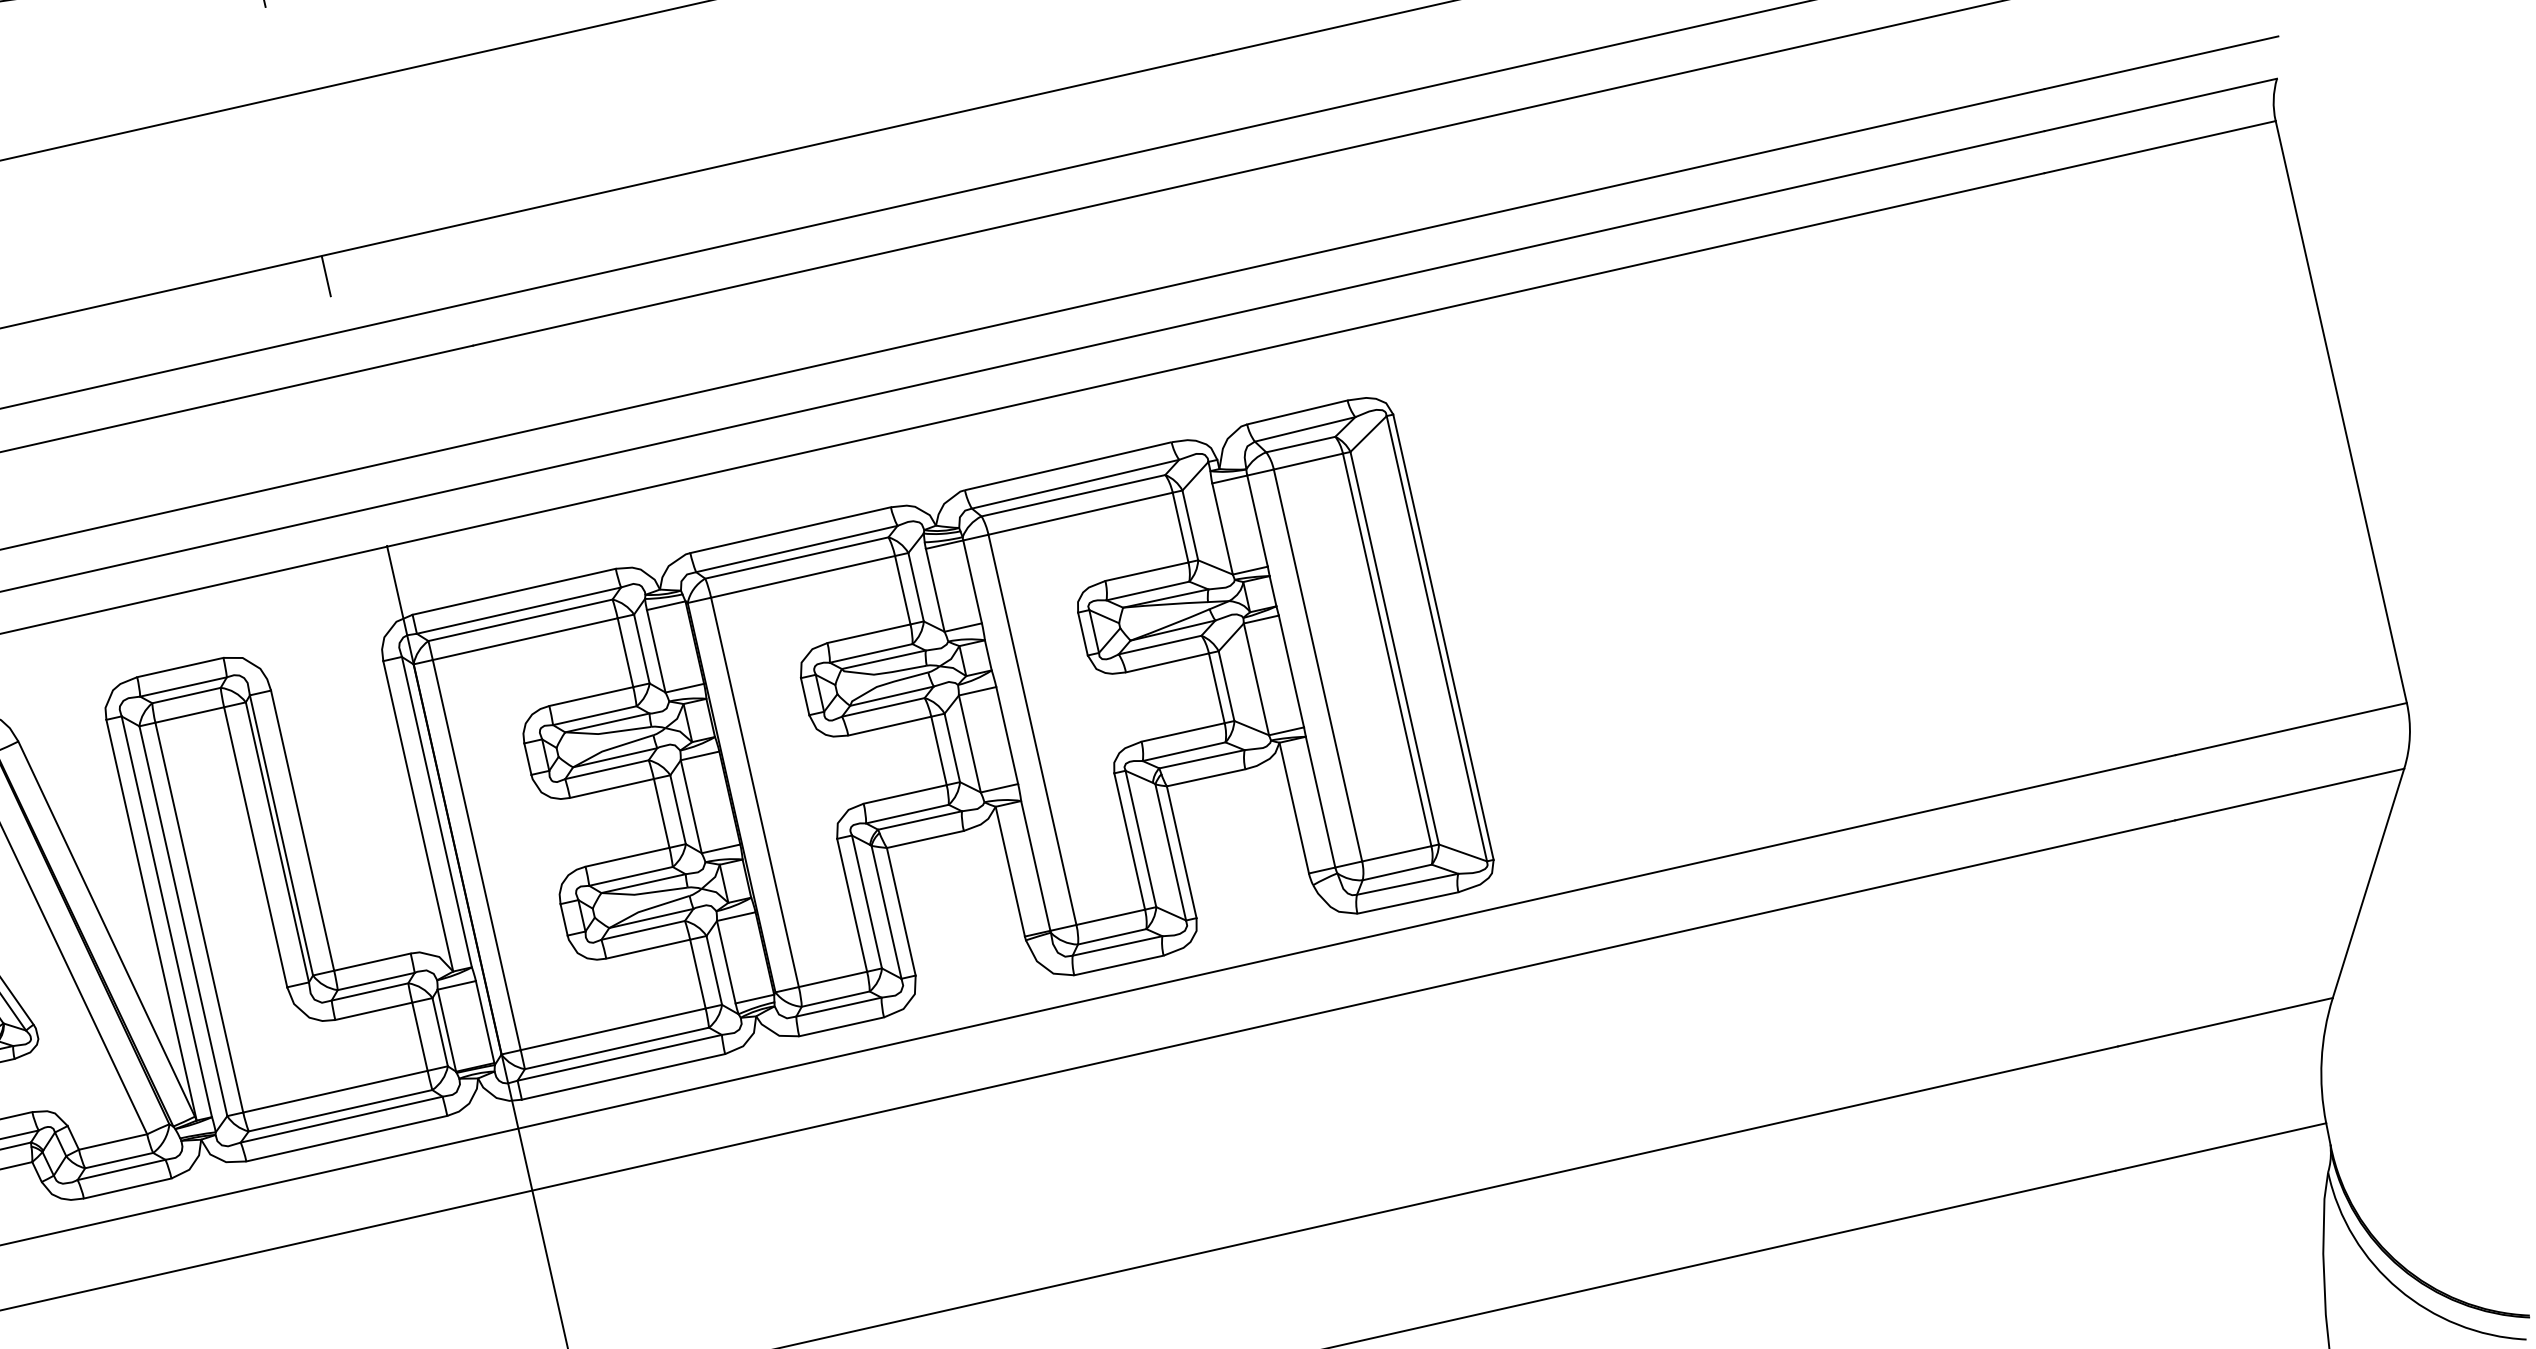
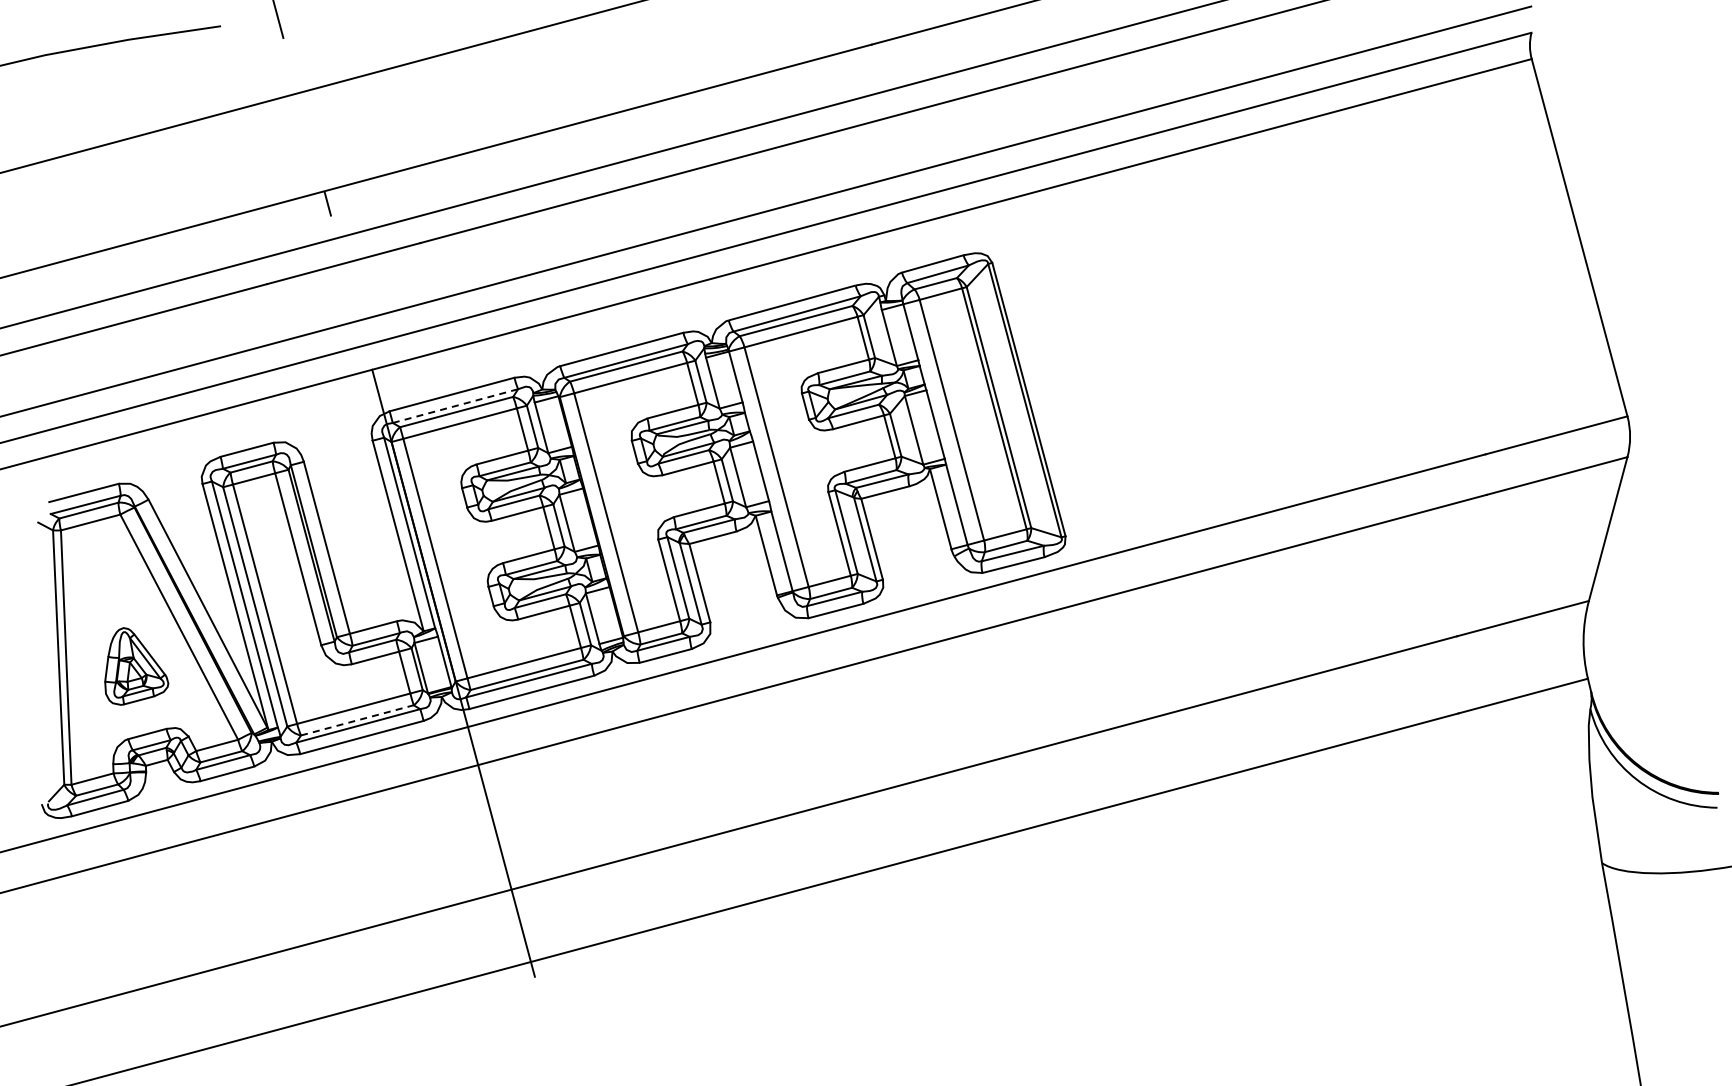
line: (518, 611) -> (455, 406), solid -> dashed
line: (340, 1110) -> (357, 720), solid -> dashed

